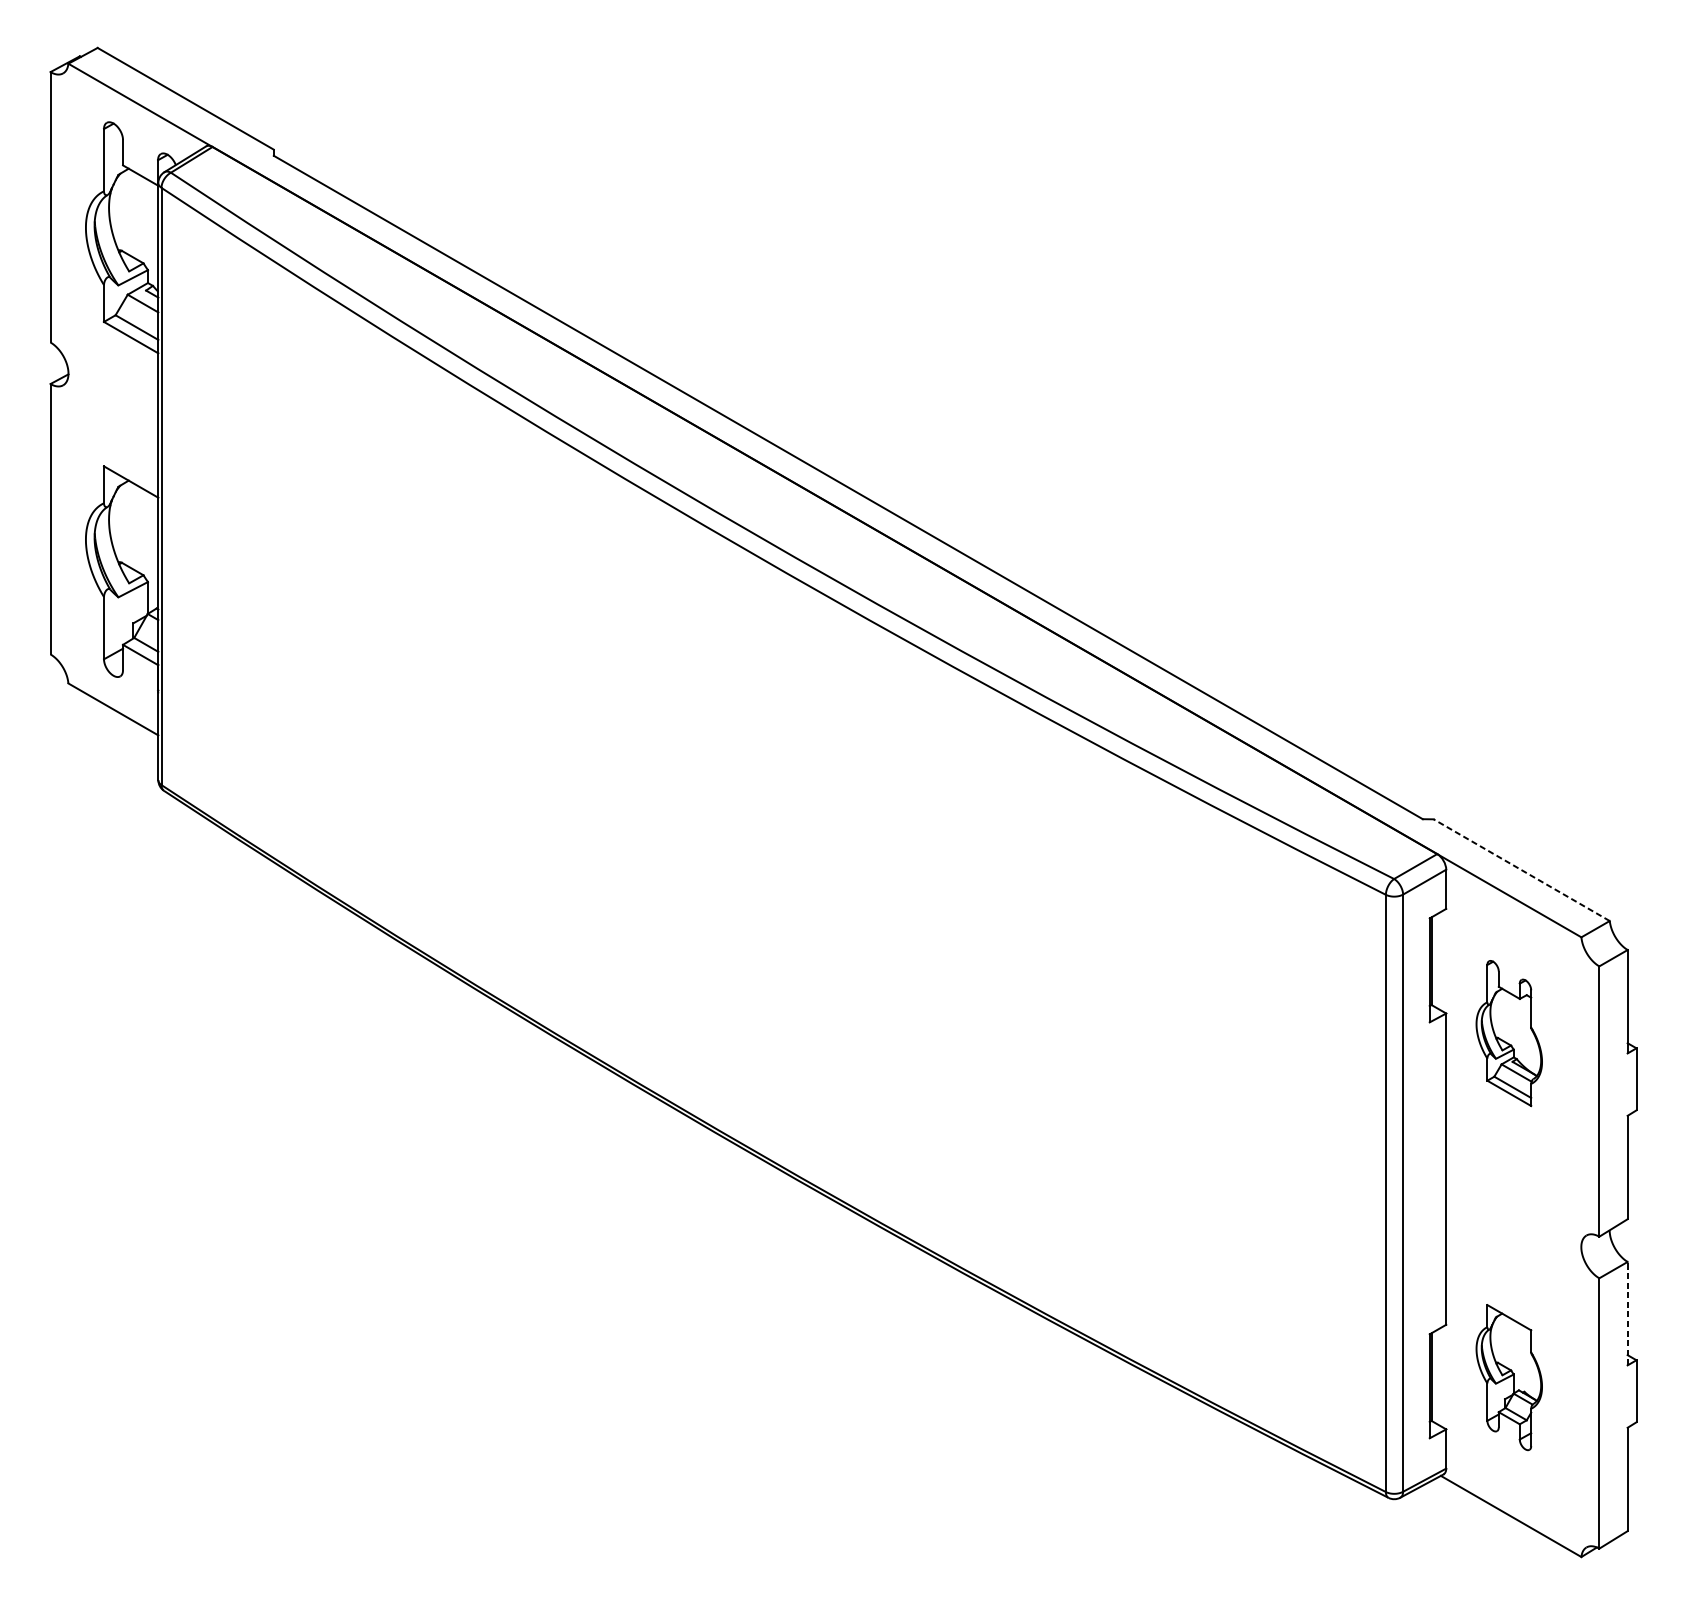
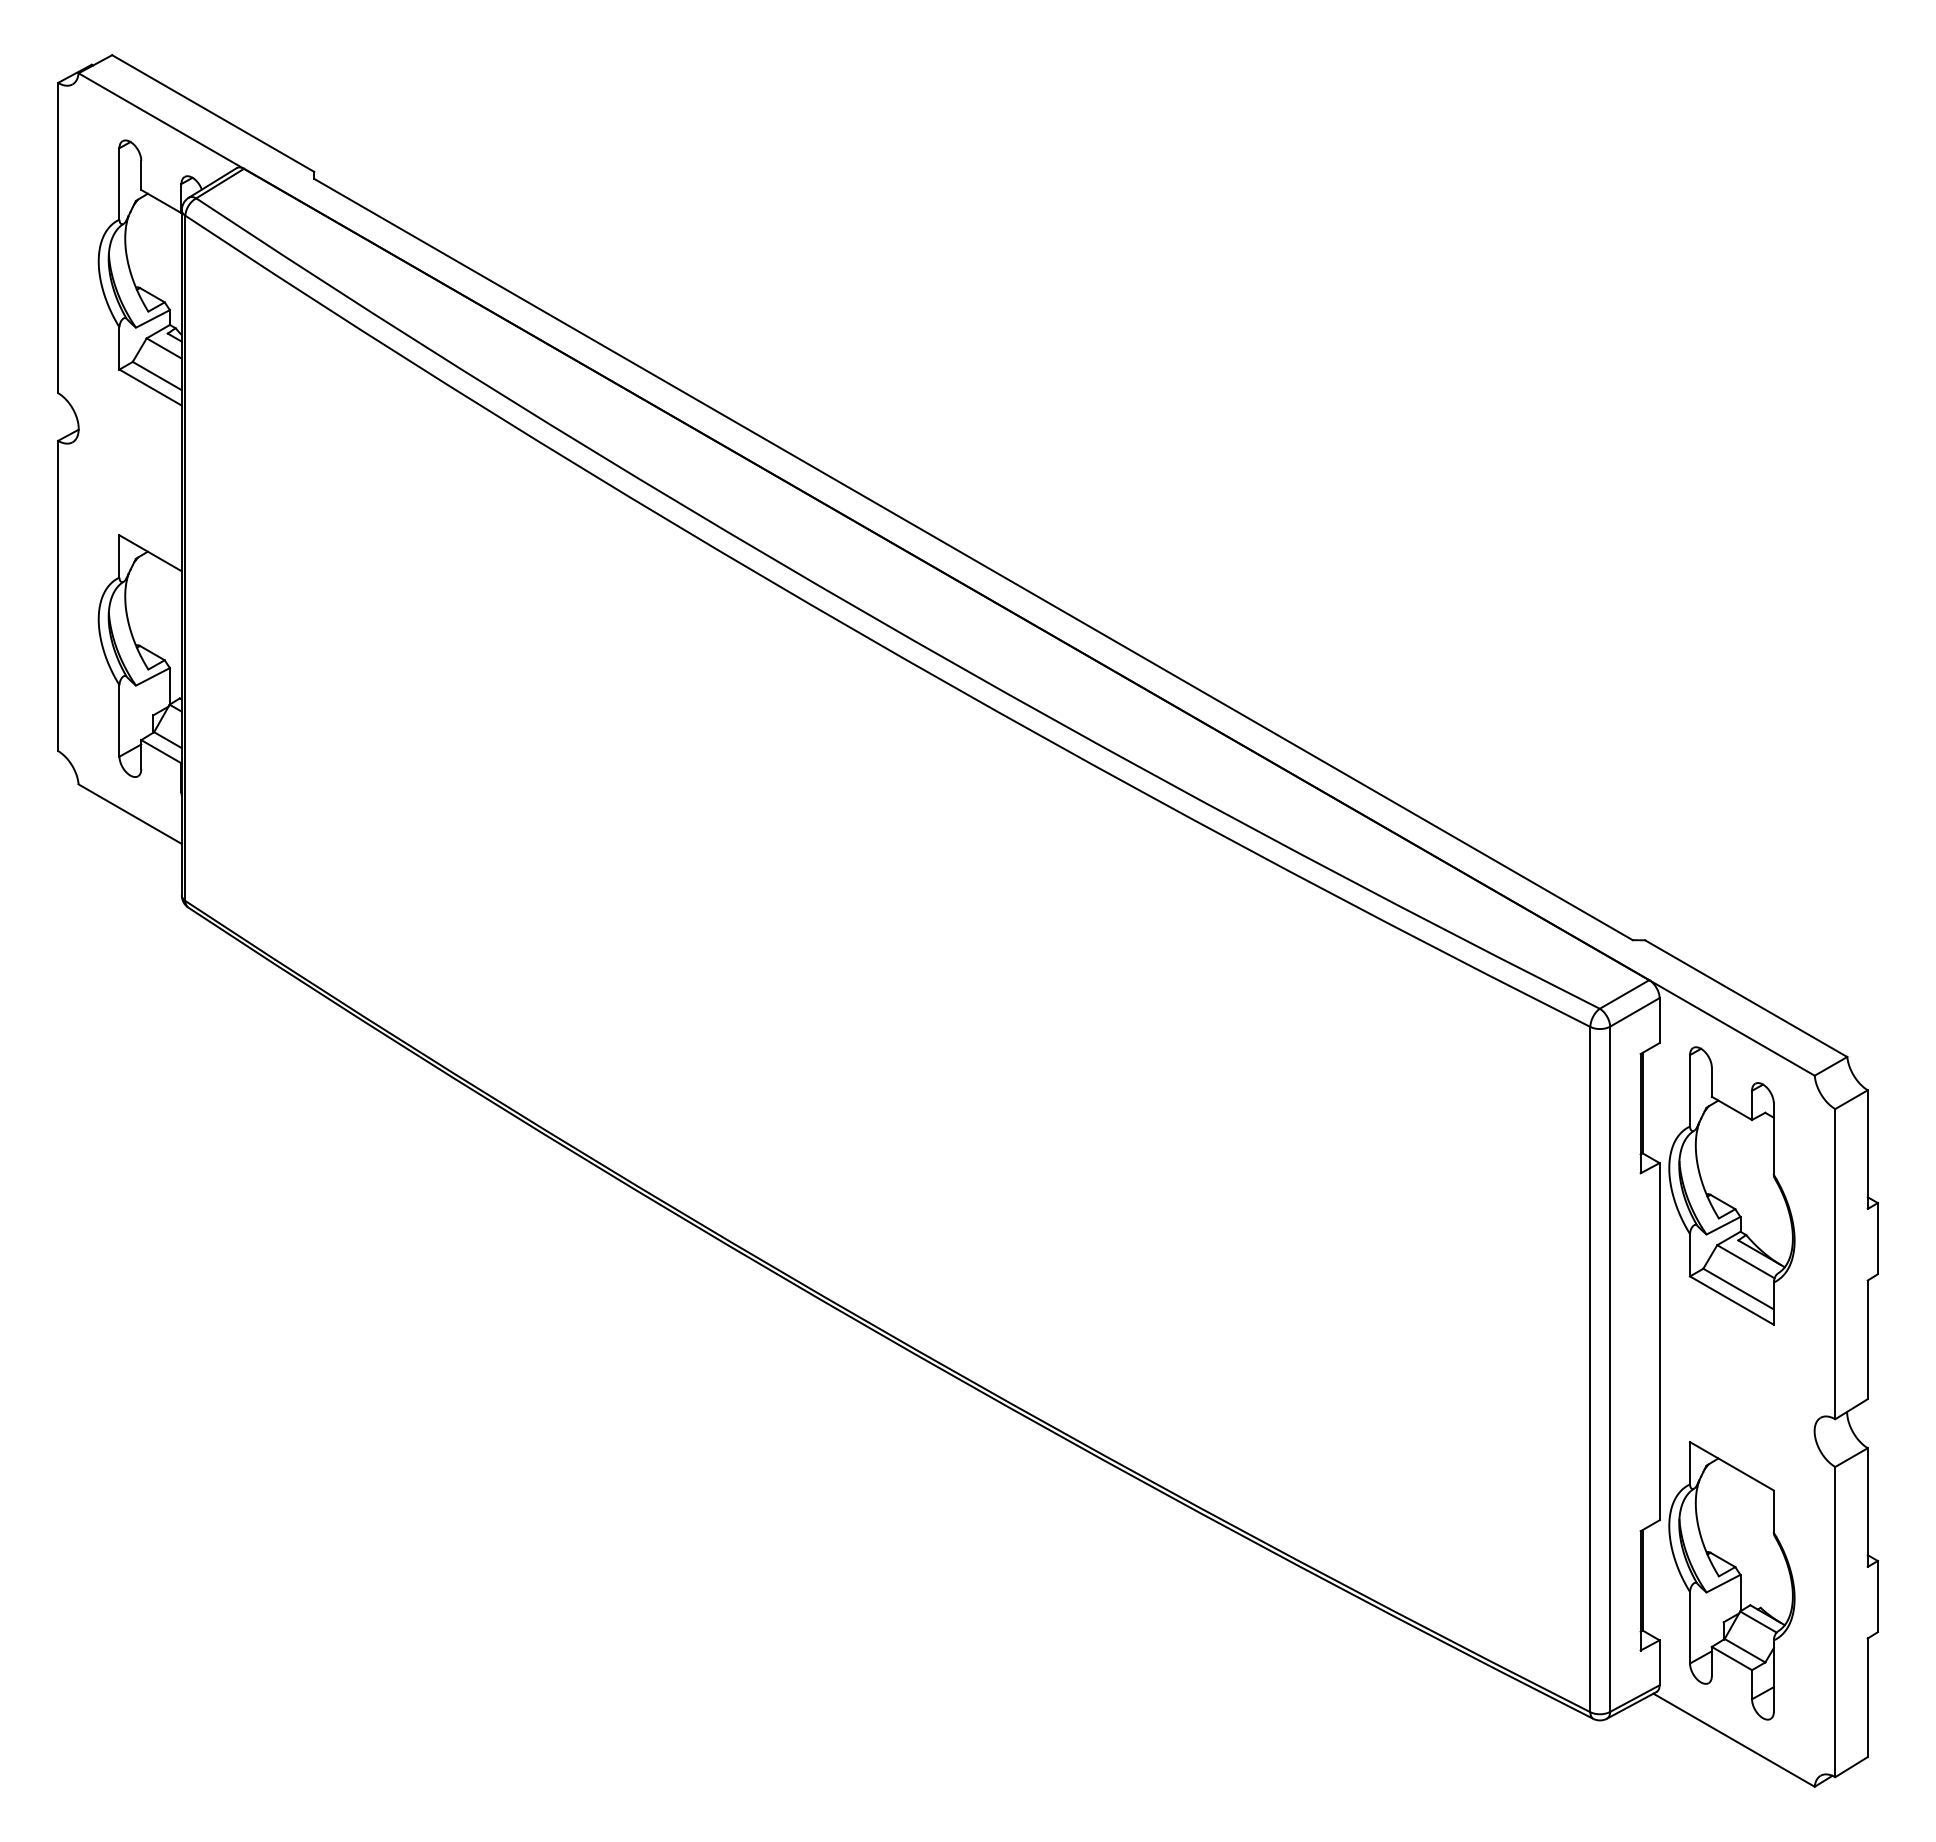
line: (1521, 870) -> (1746, 998), dashed -> solid
part: (1508, 1033) -> (1731, 1185), size x1.67
line: (1627, 1313) -> (1867, 1507), dashed -> solid
part: (1508, 1377) -> (1731, 1580), size x1.67

